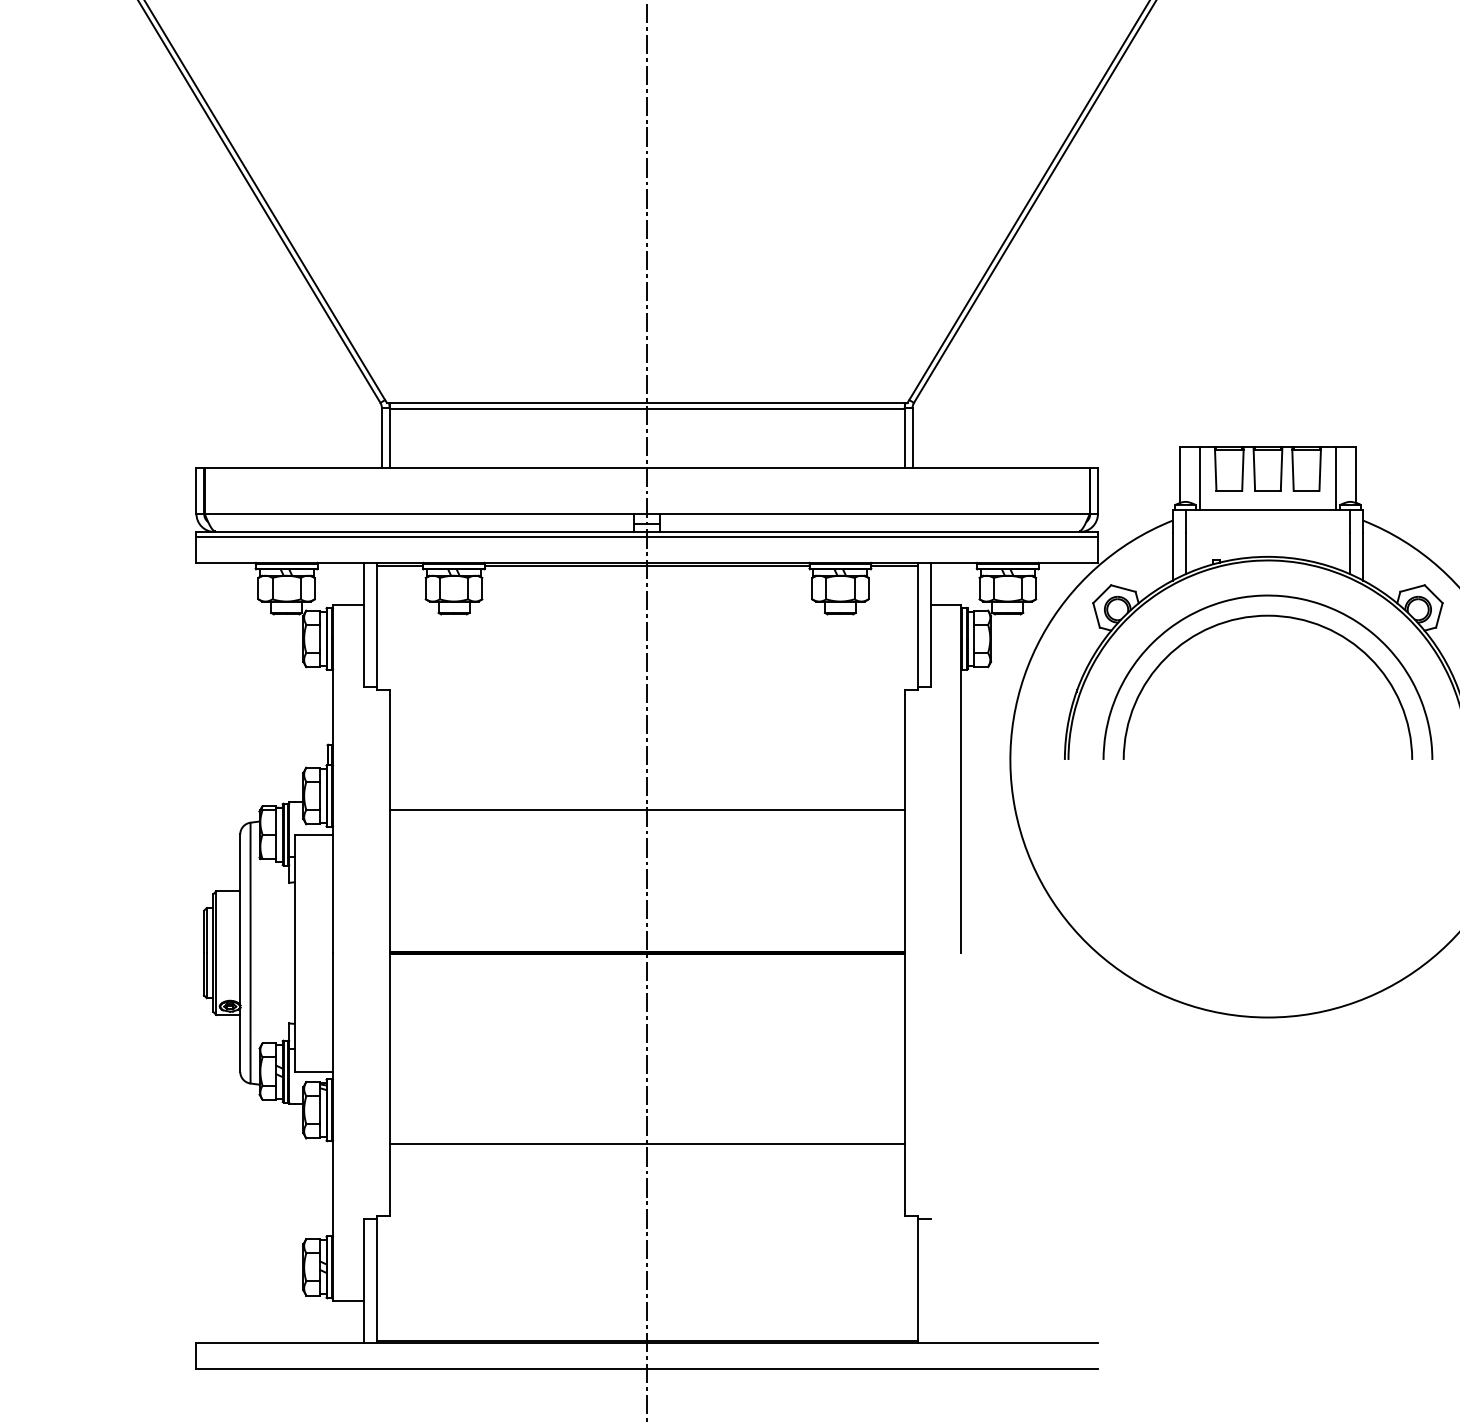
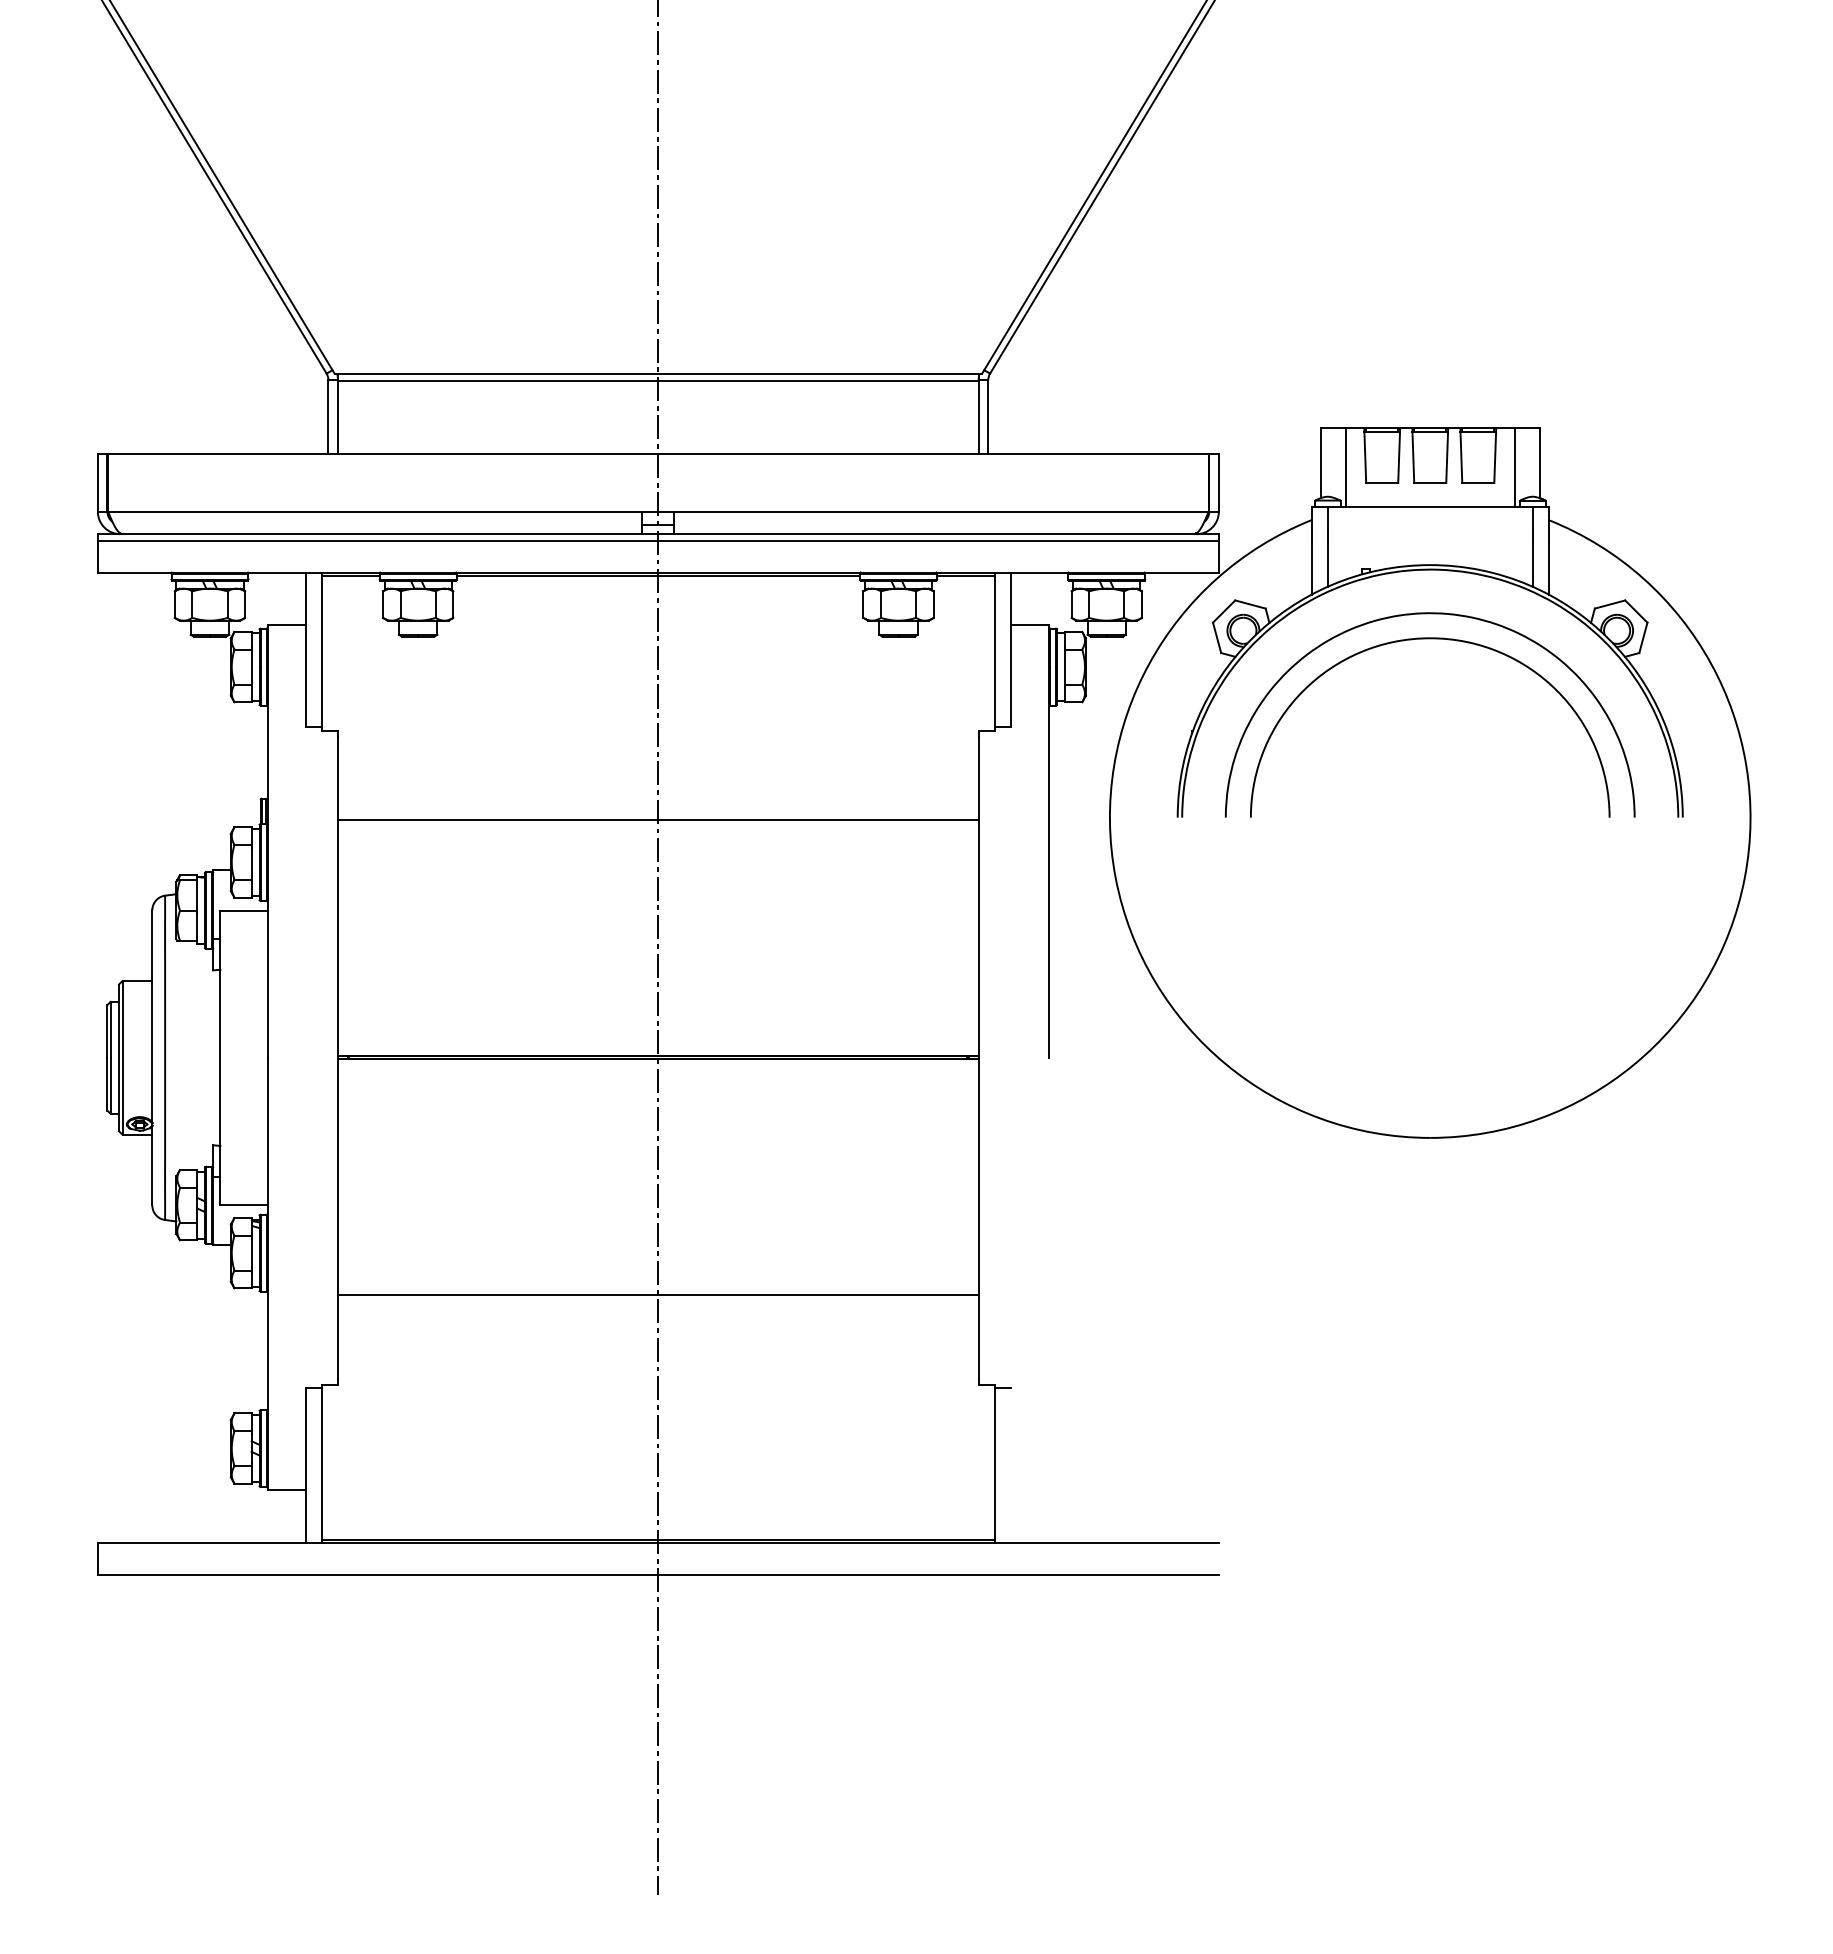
line: (647, 810) -> (658, 820), moved

